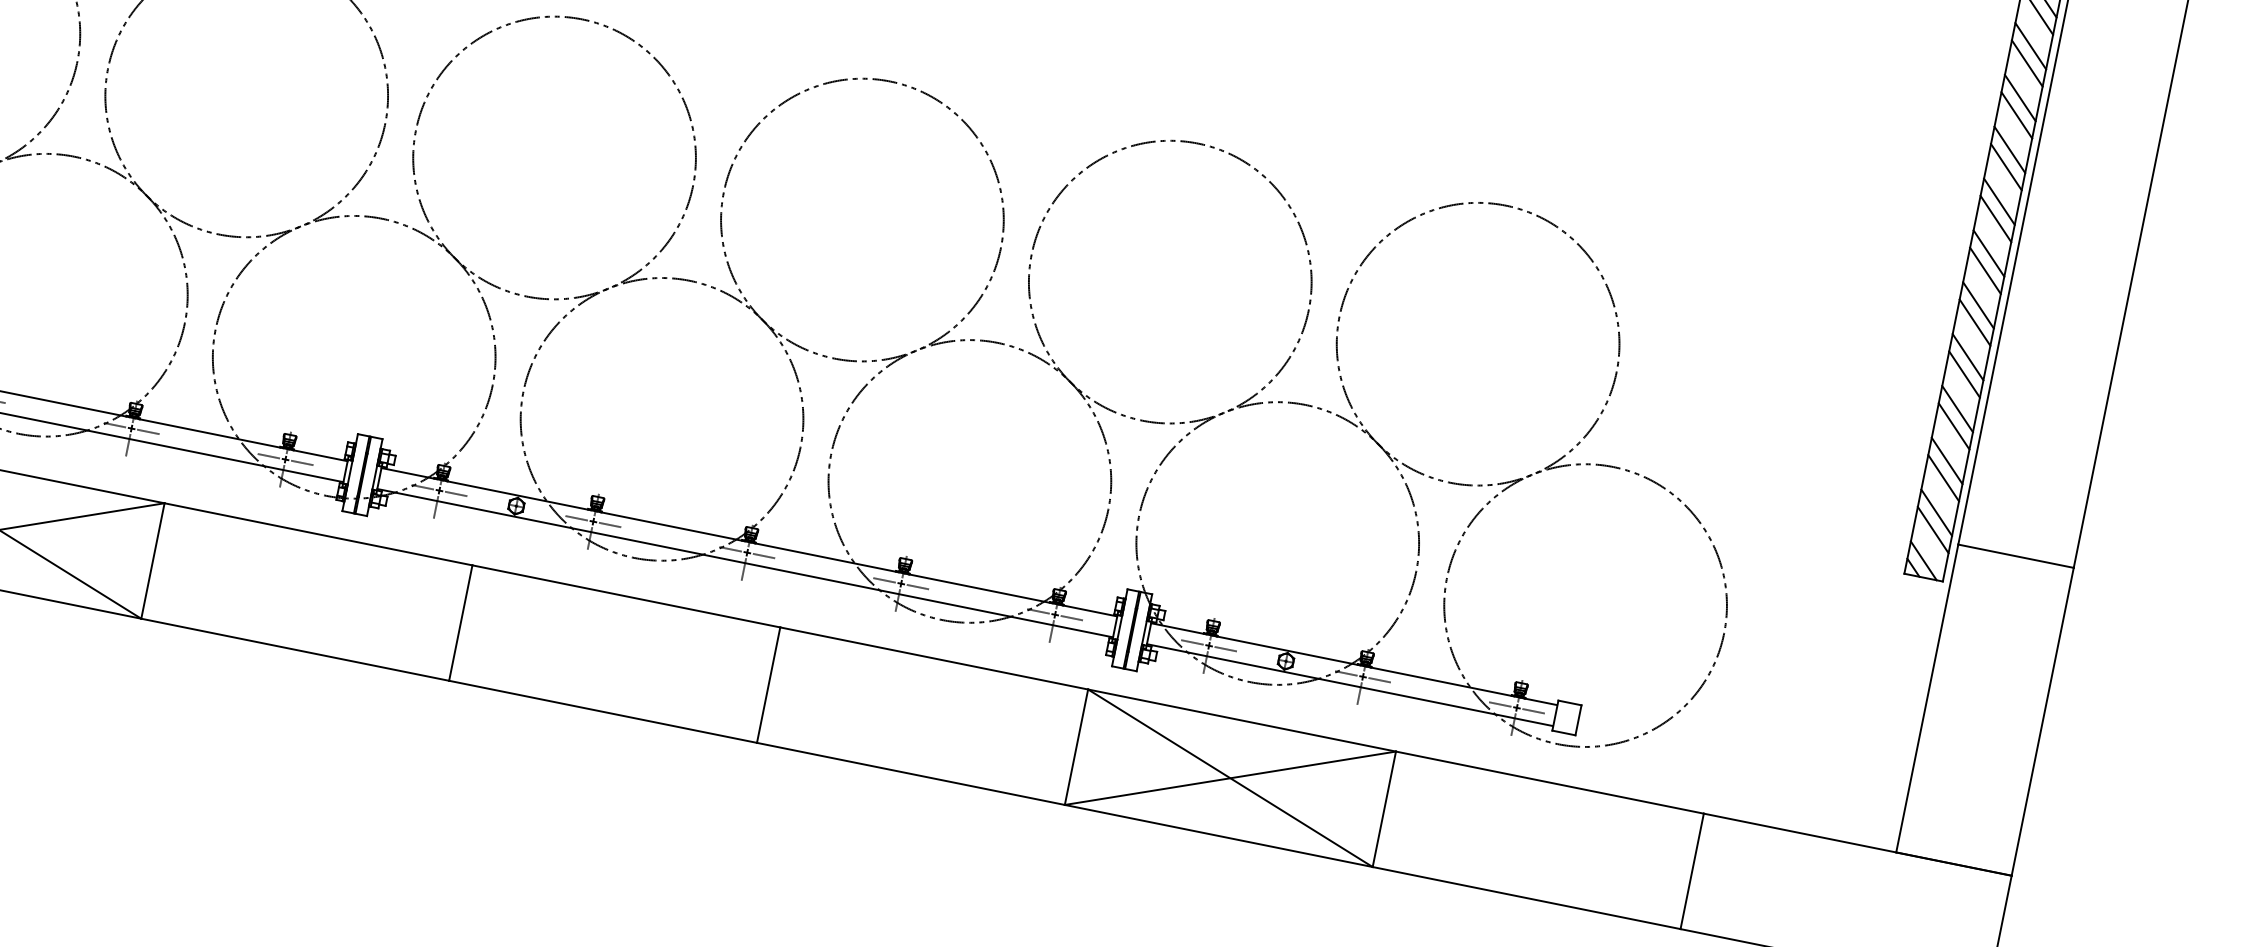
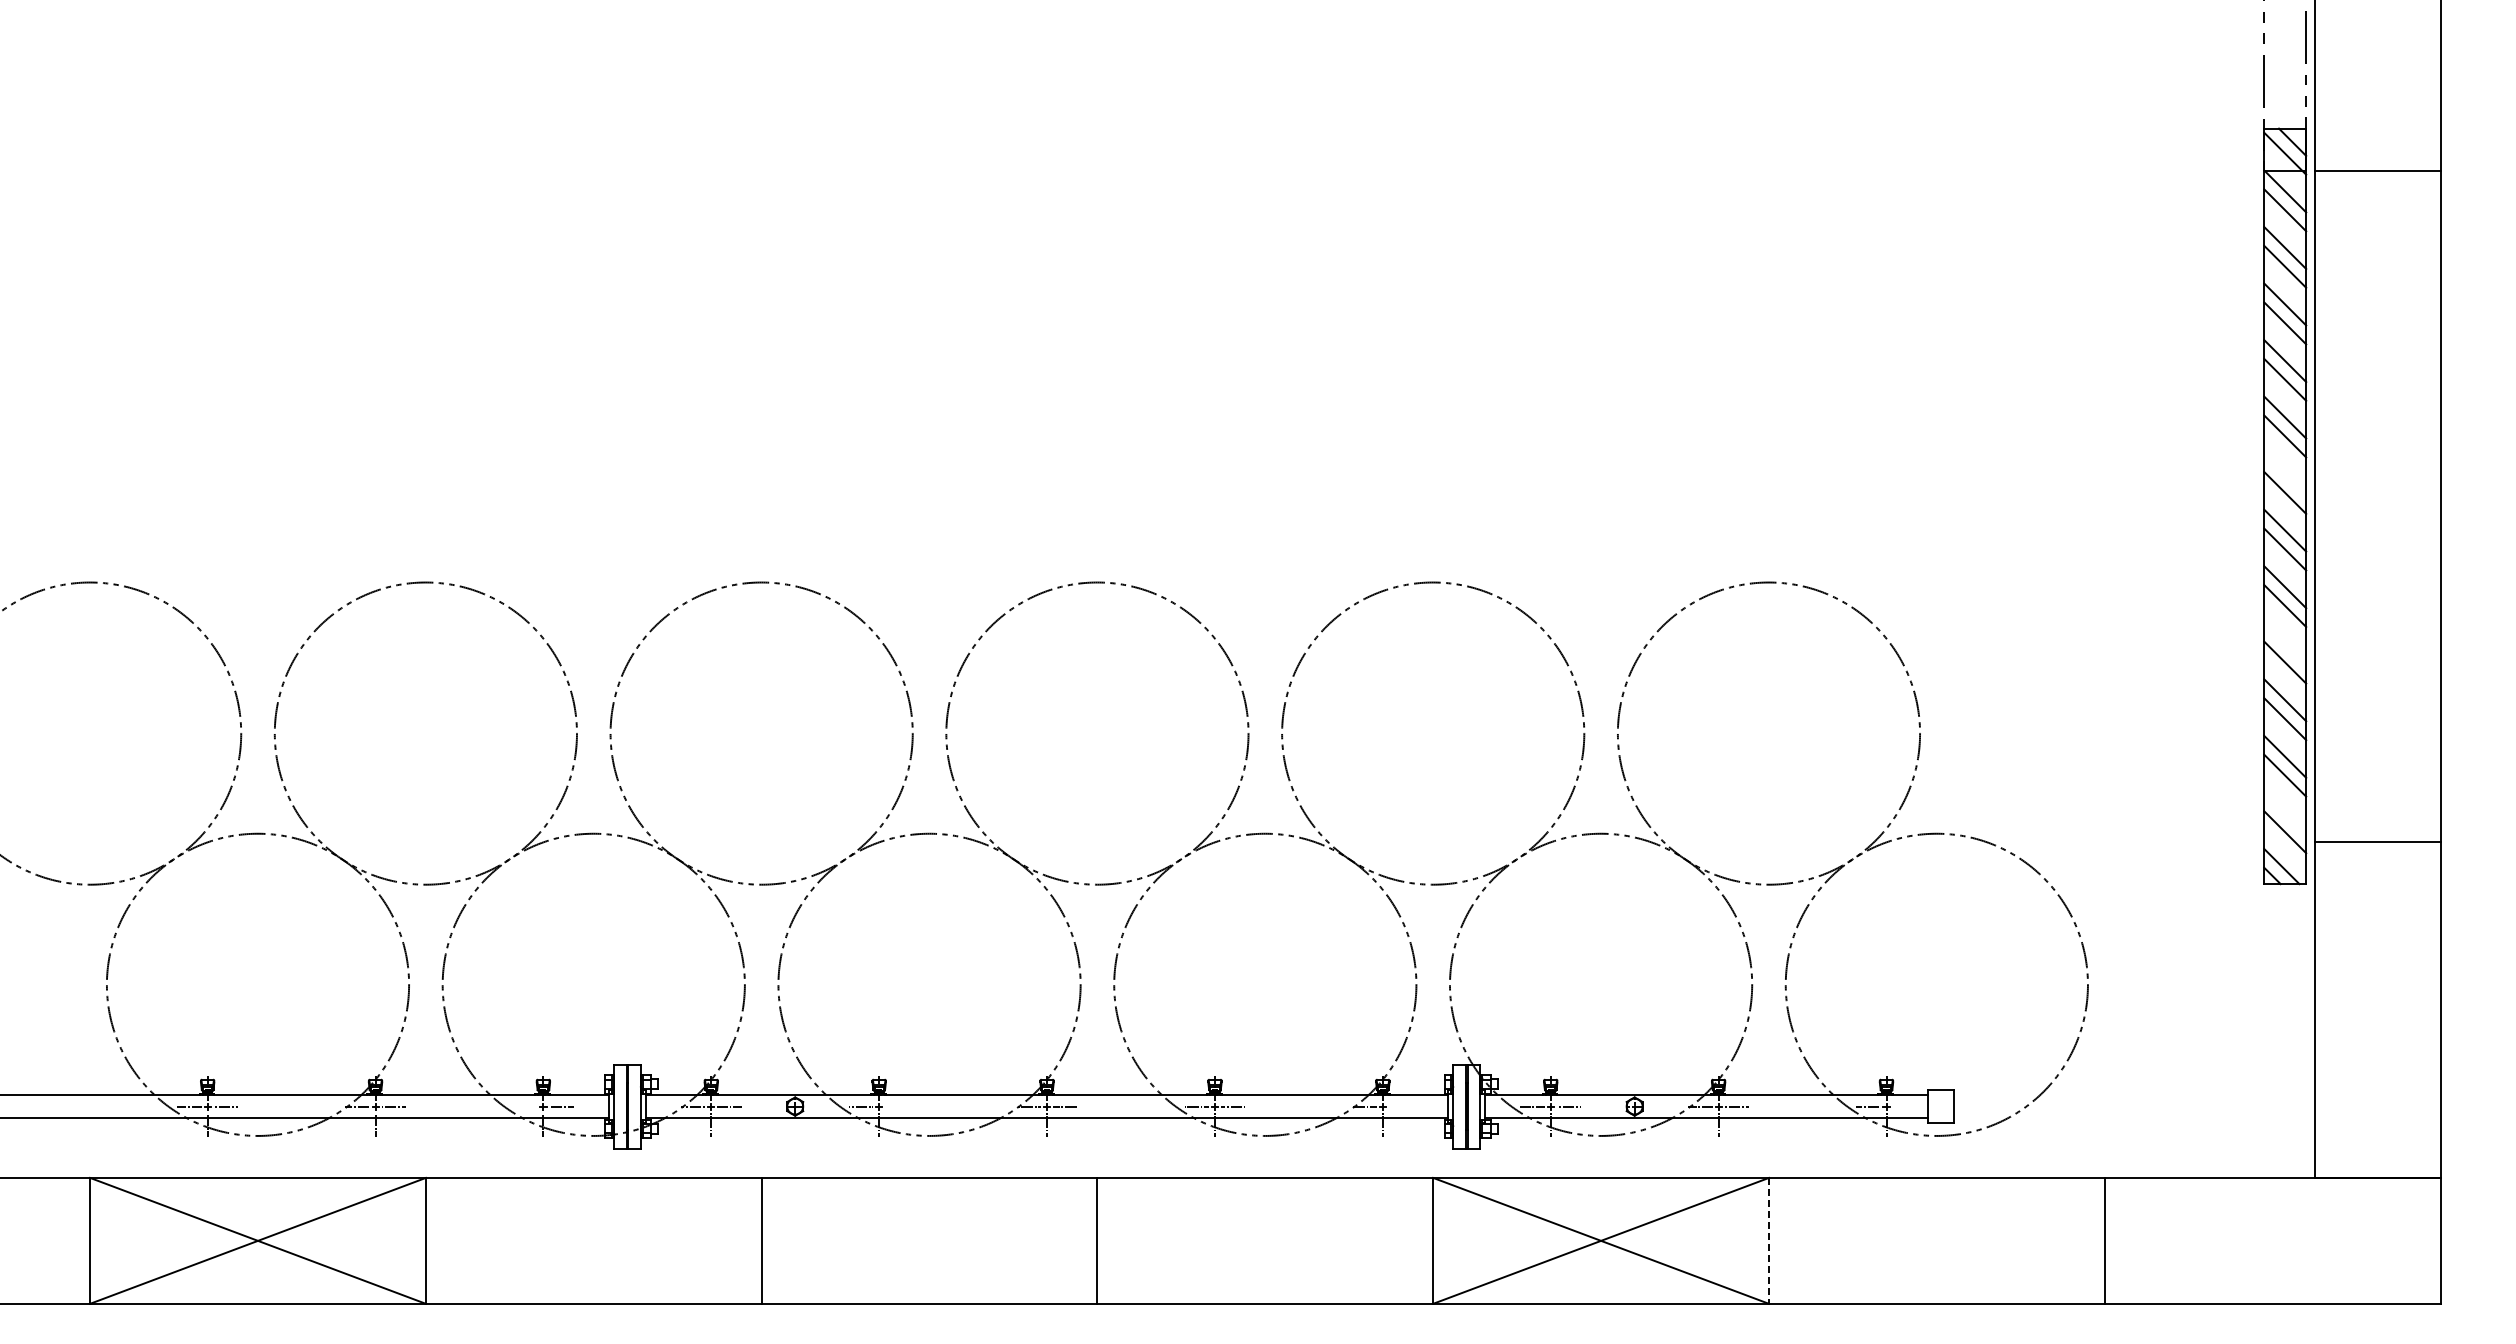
line: (1999, 202) -> (2285, 474), removed
line: (1968, 357) -> (2285, 643), removed
line: (269, 456) -> (525, 1106), removed
line: (1936, 512) -> (2285, 813), removed
line: (610, 524) -> (897, 1106), removed
line: (1071, 617) -> (1400, 1106), removed
line: (1533, 711) -> (1904, 1106), removed
line: (1383, 808) -> (1768, 1240), solid -> dashed

